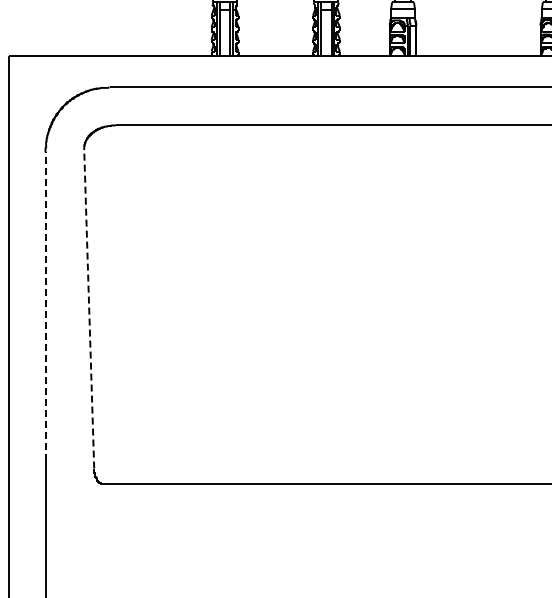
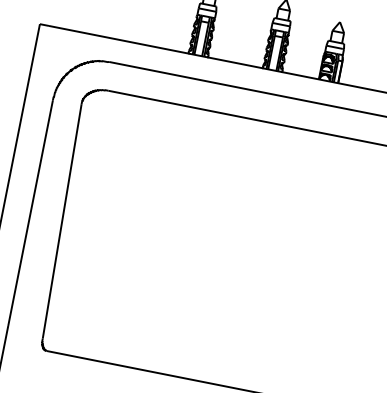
line: (45, 306) -> (30, 213), dashed -> solid
line: (89, 308) -> (62, 220), dashed -> solid

